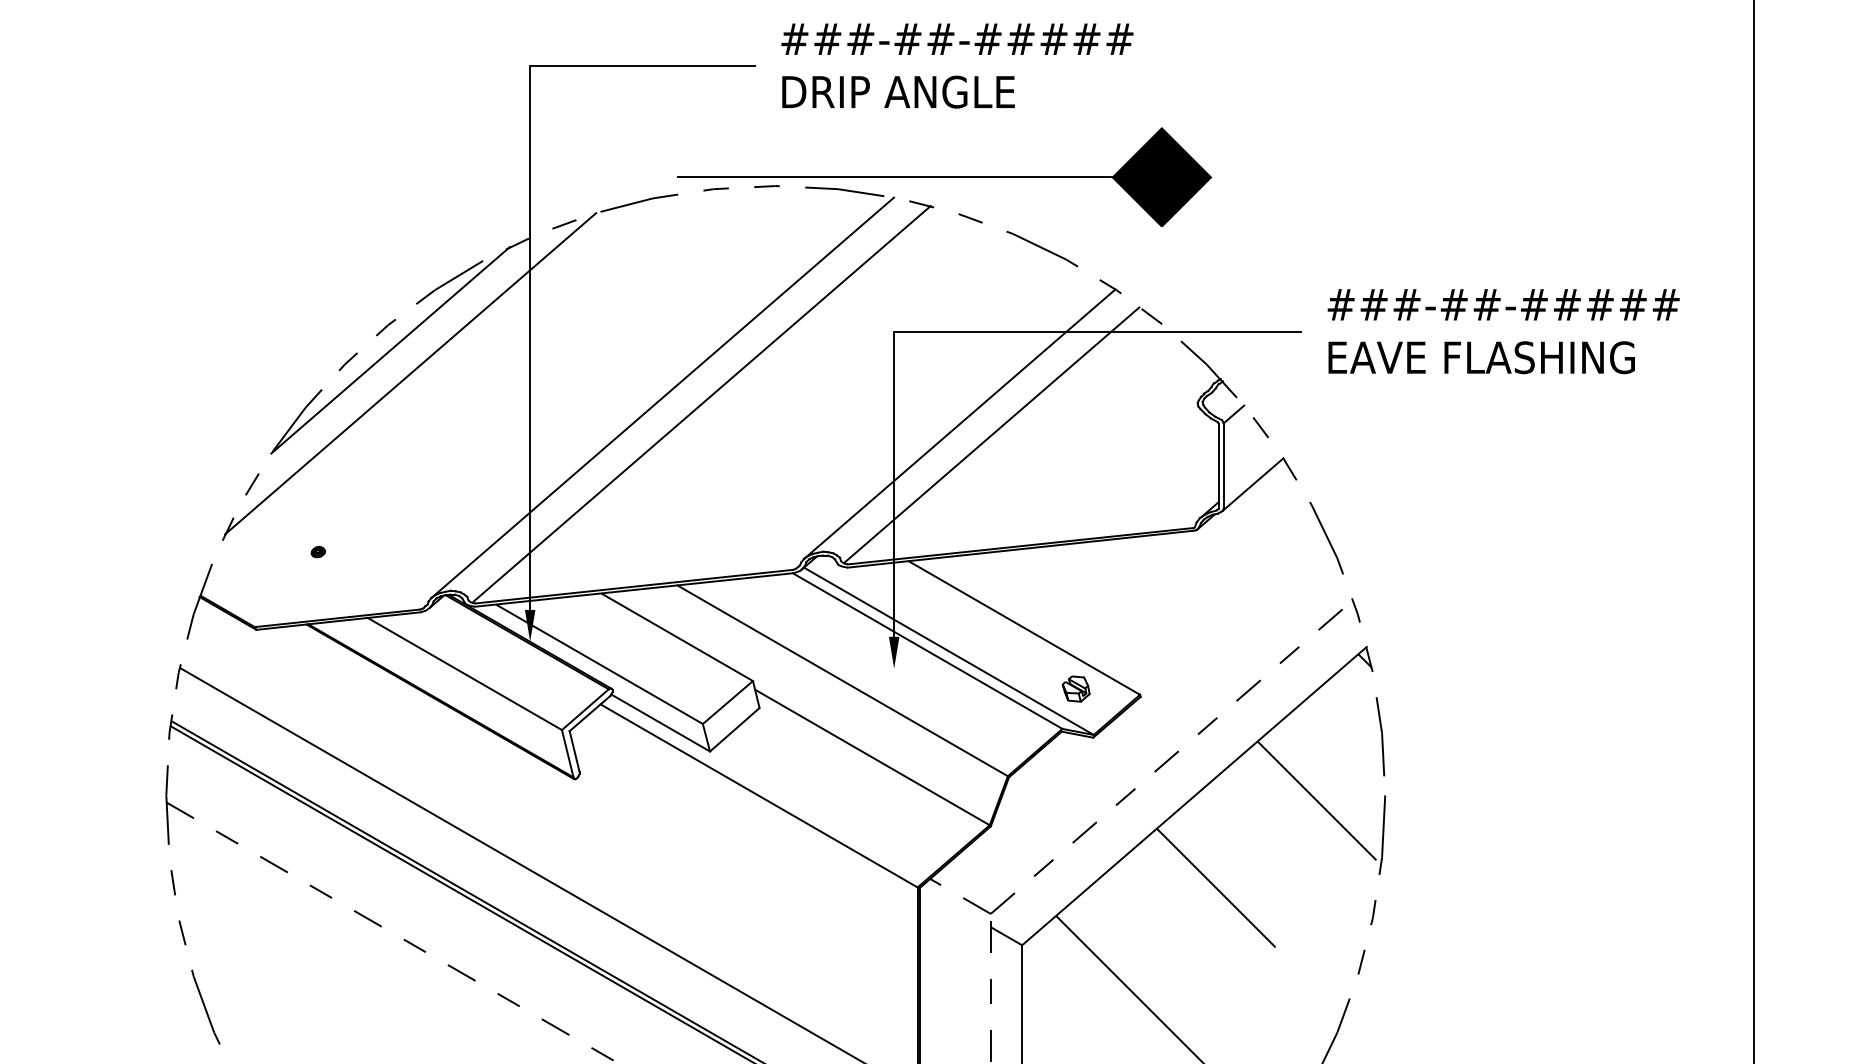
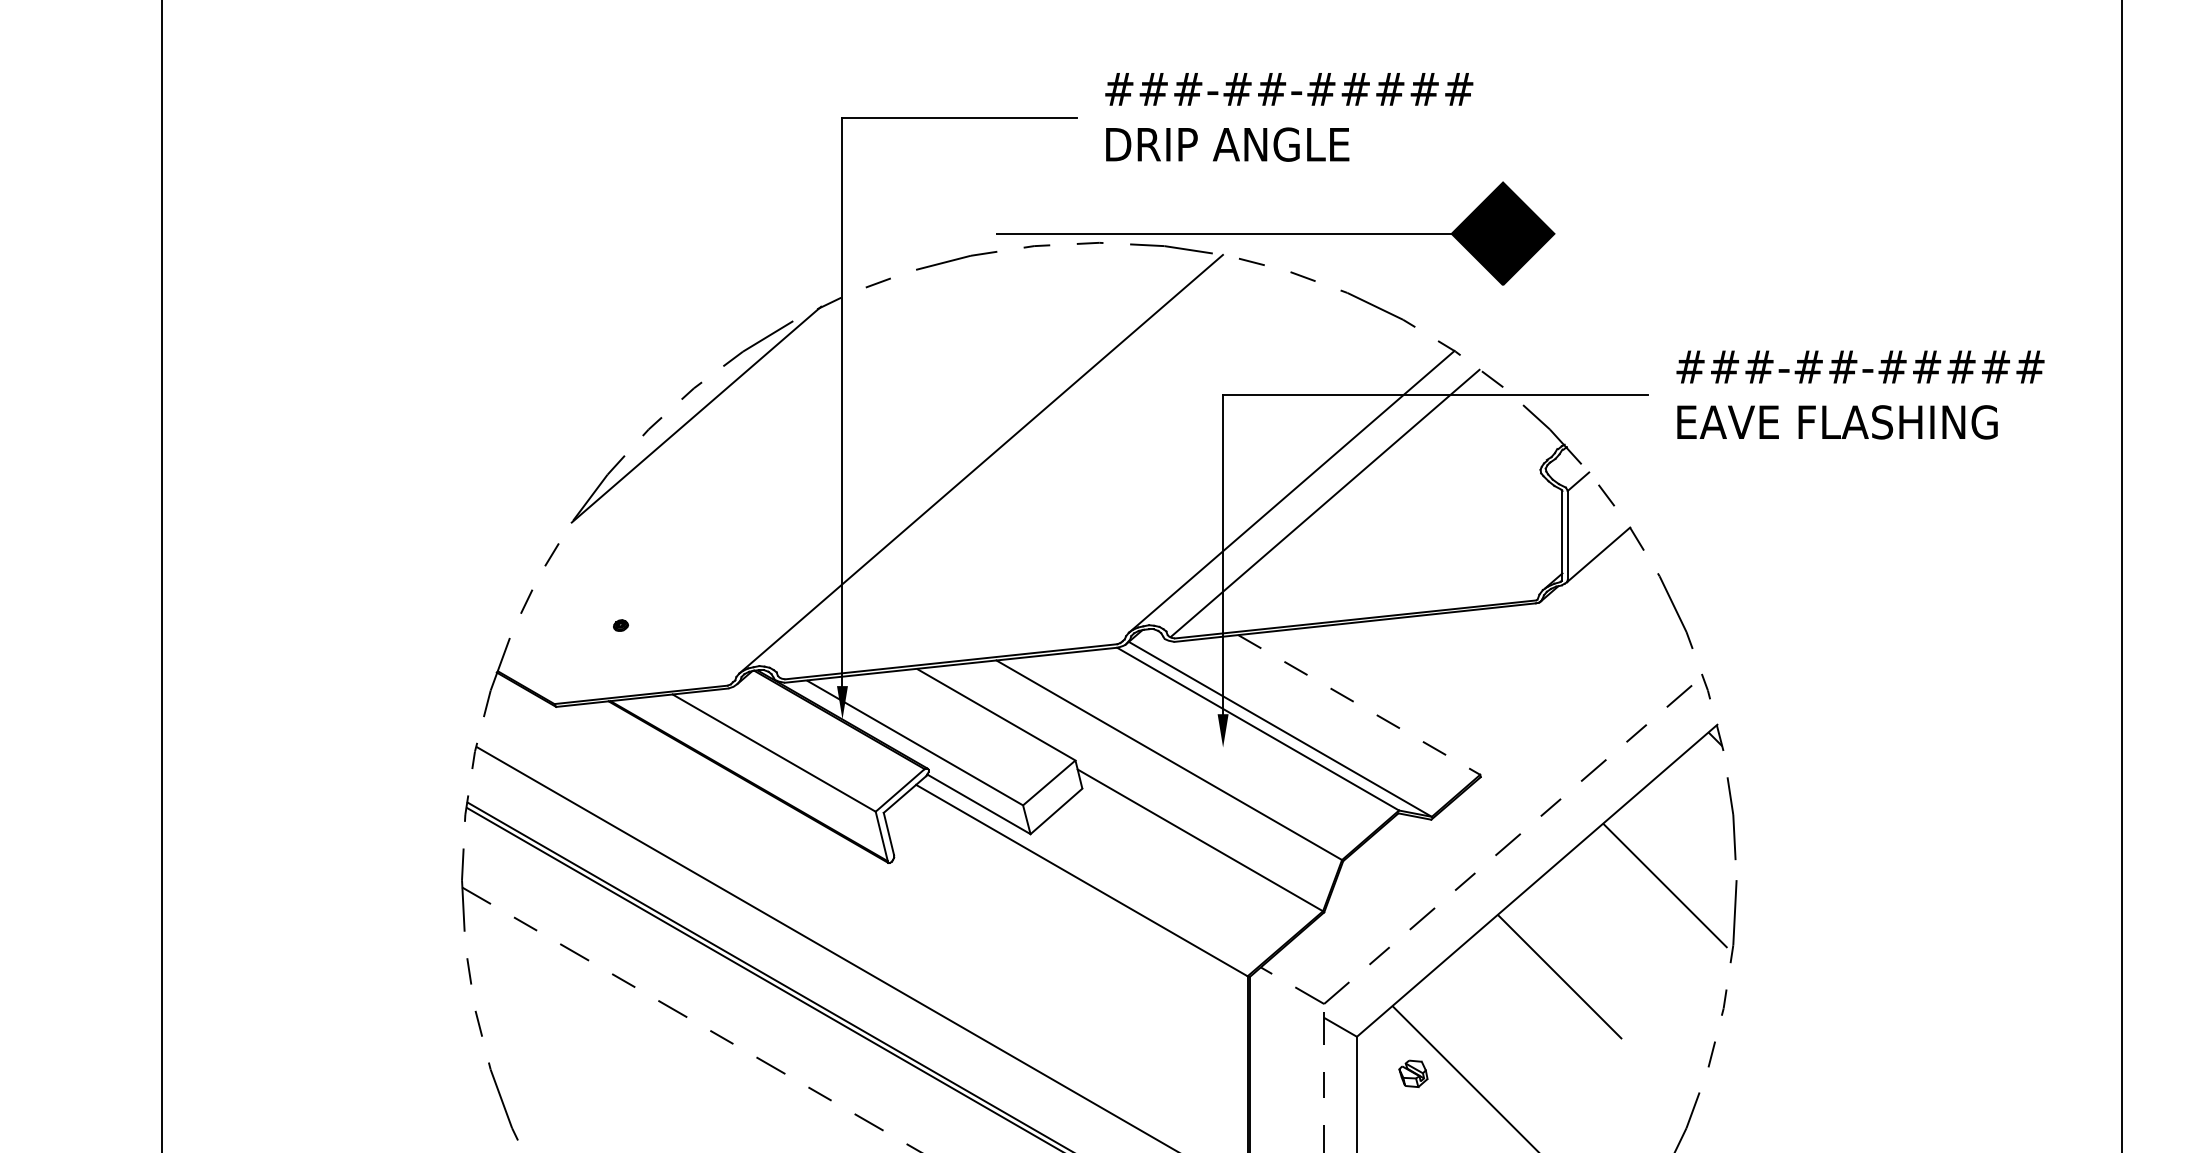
line: (410, 374) -> (717, 439), removed
line: (702, 403) -> (1022, 470), removed
line: (1024, 627) -> (1359, 704), solid -> dashed
part: (1076, 688) -> (1413, 1073), moved

